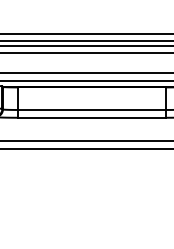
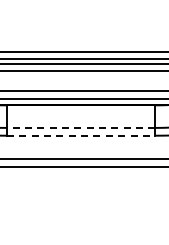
line: (91, 109) -> (80, 127), solid -> dashed
line: (92, 117) -> (81, 135), solid -> dashed

